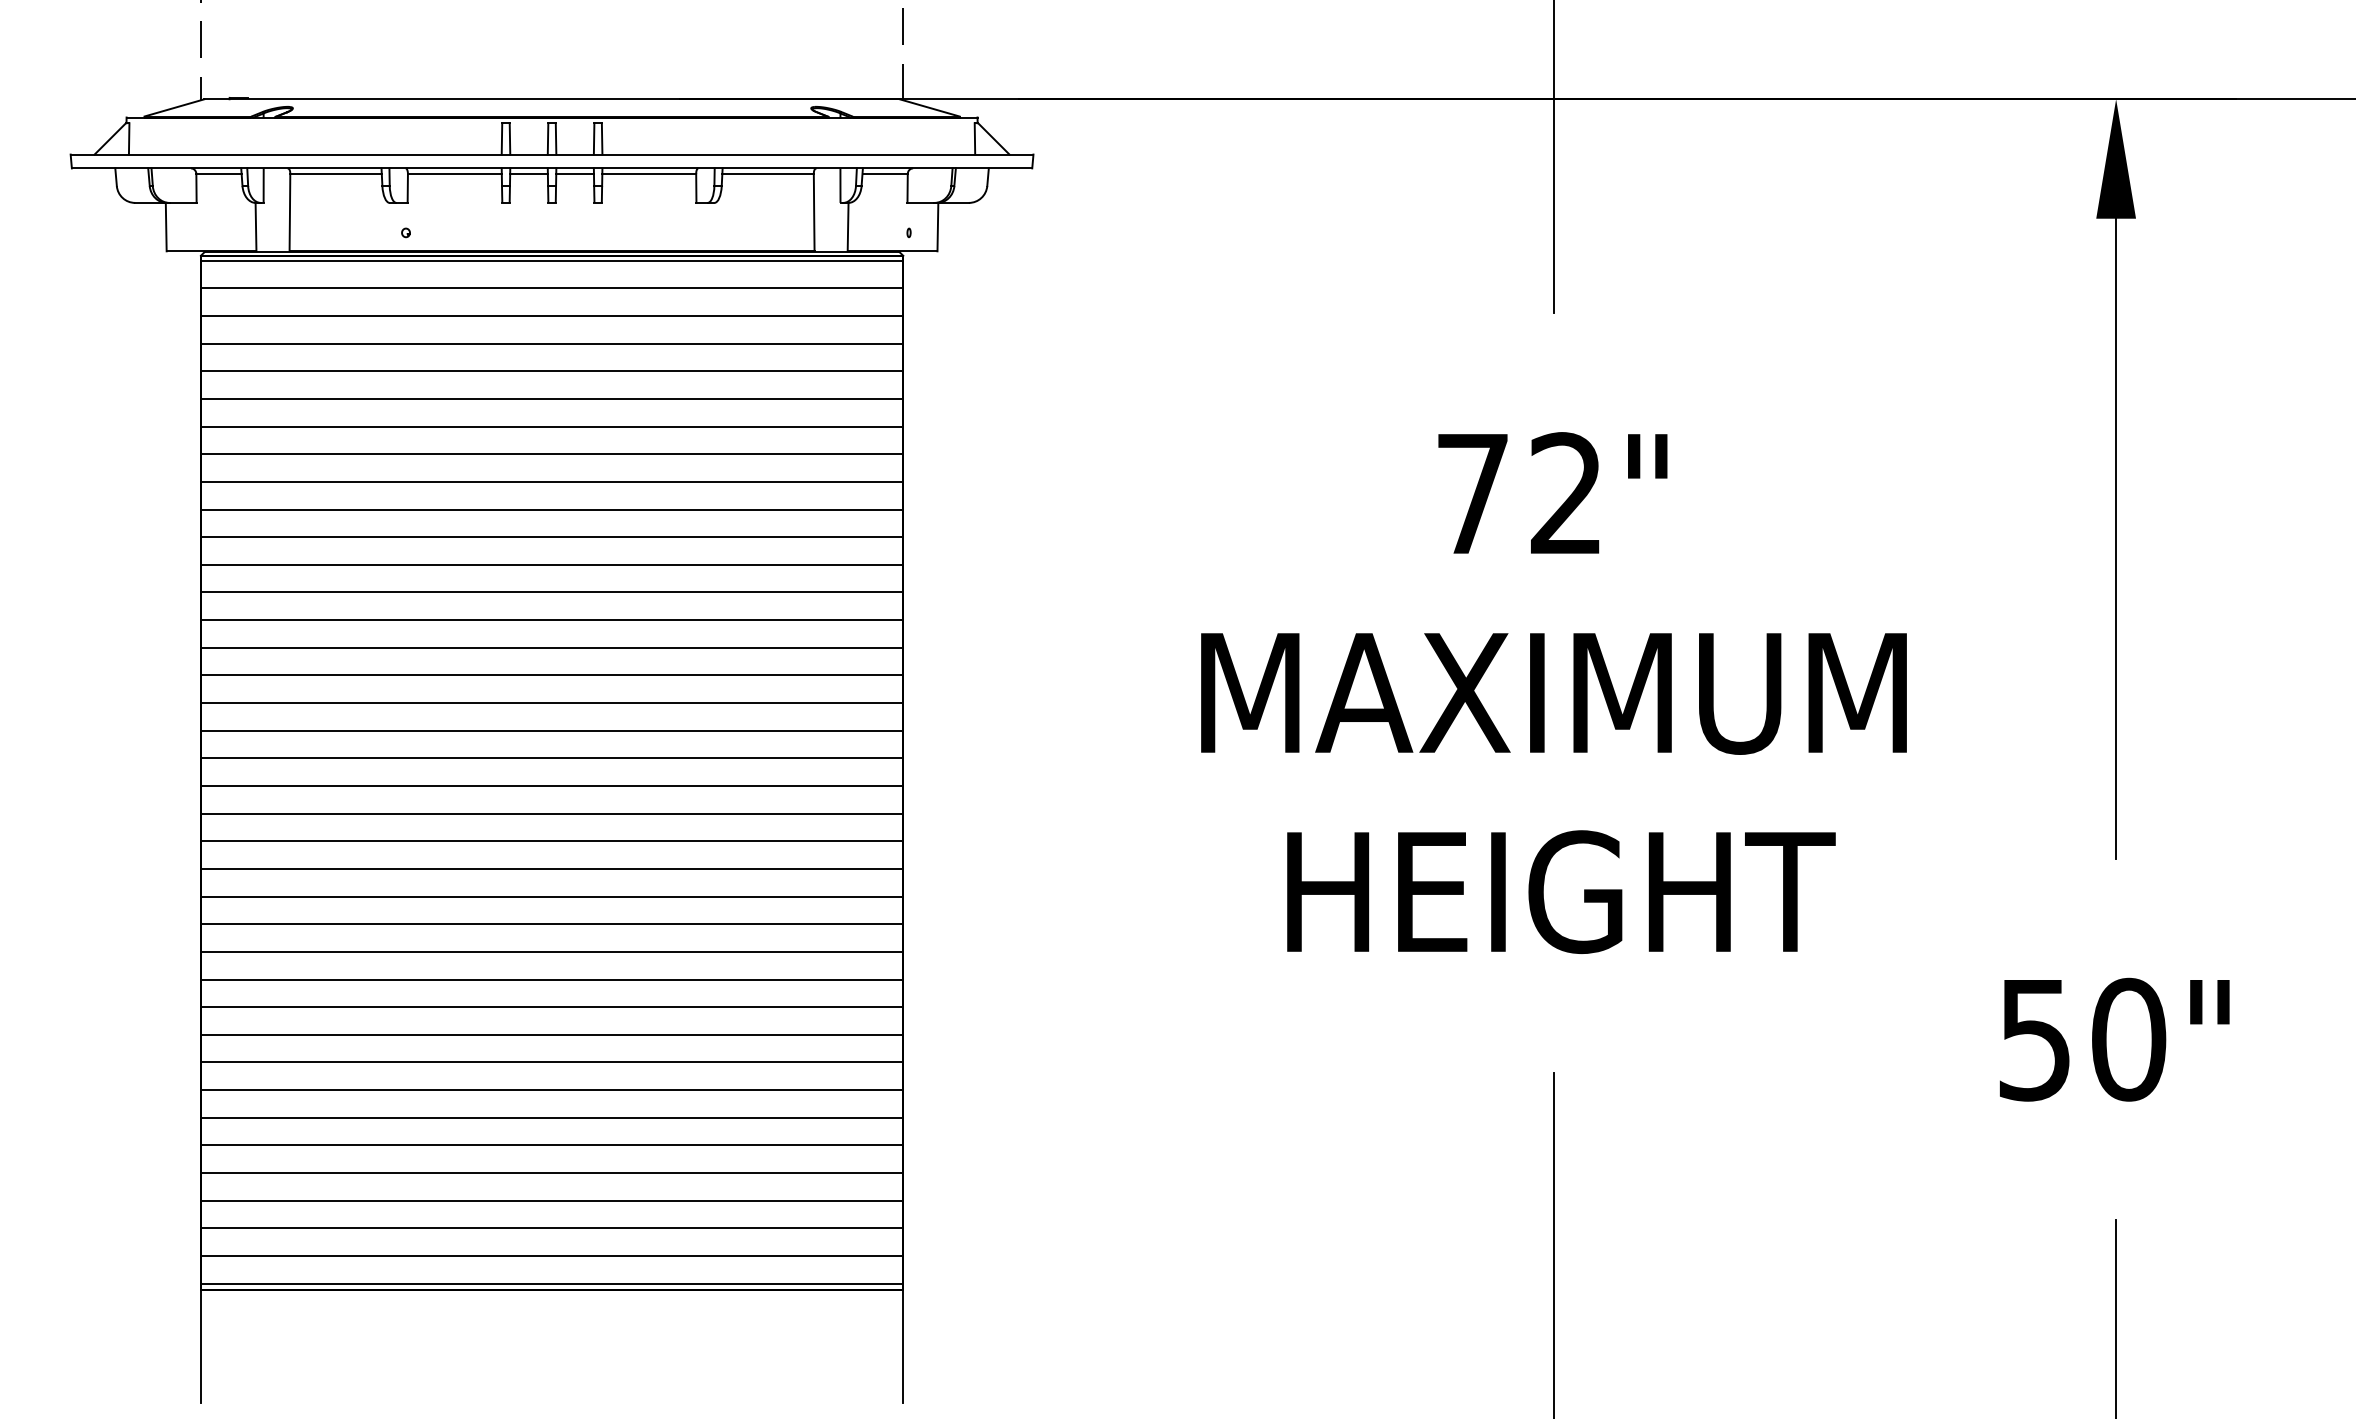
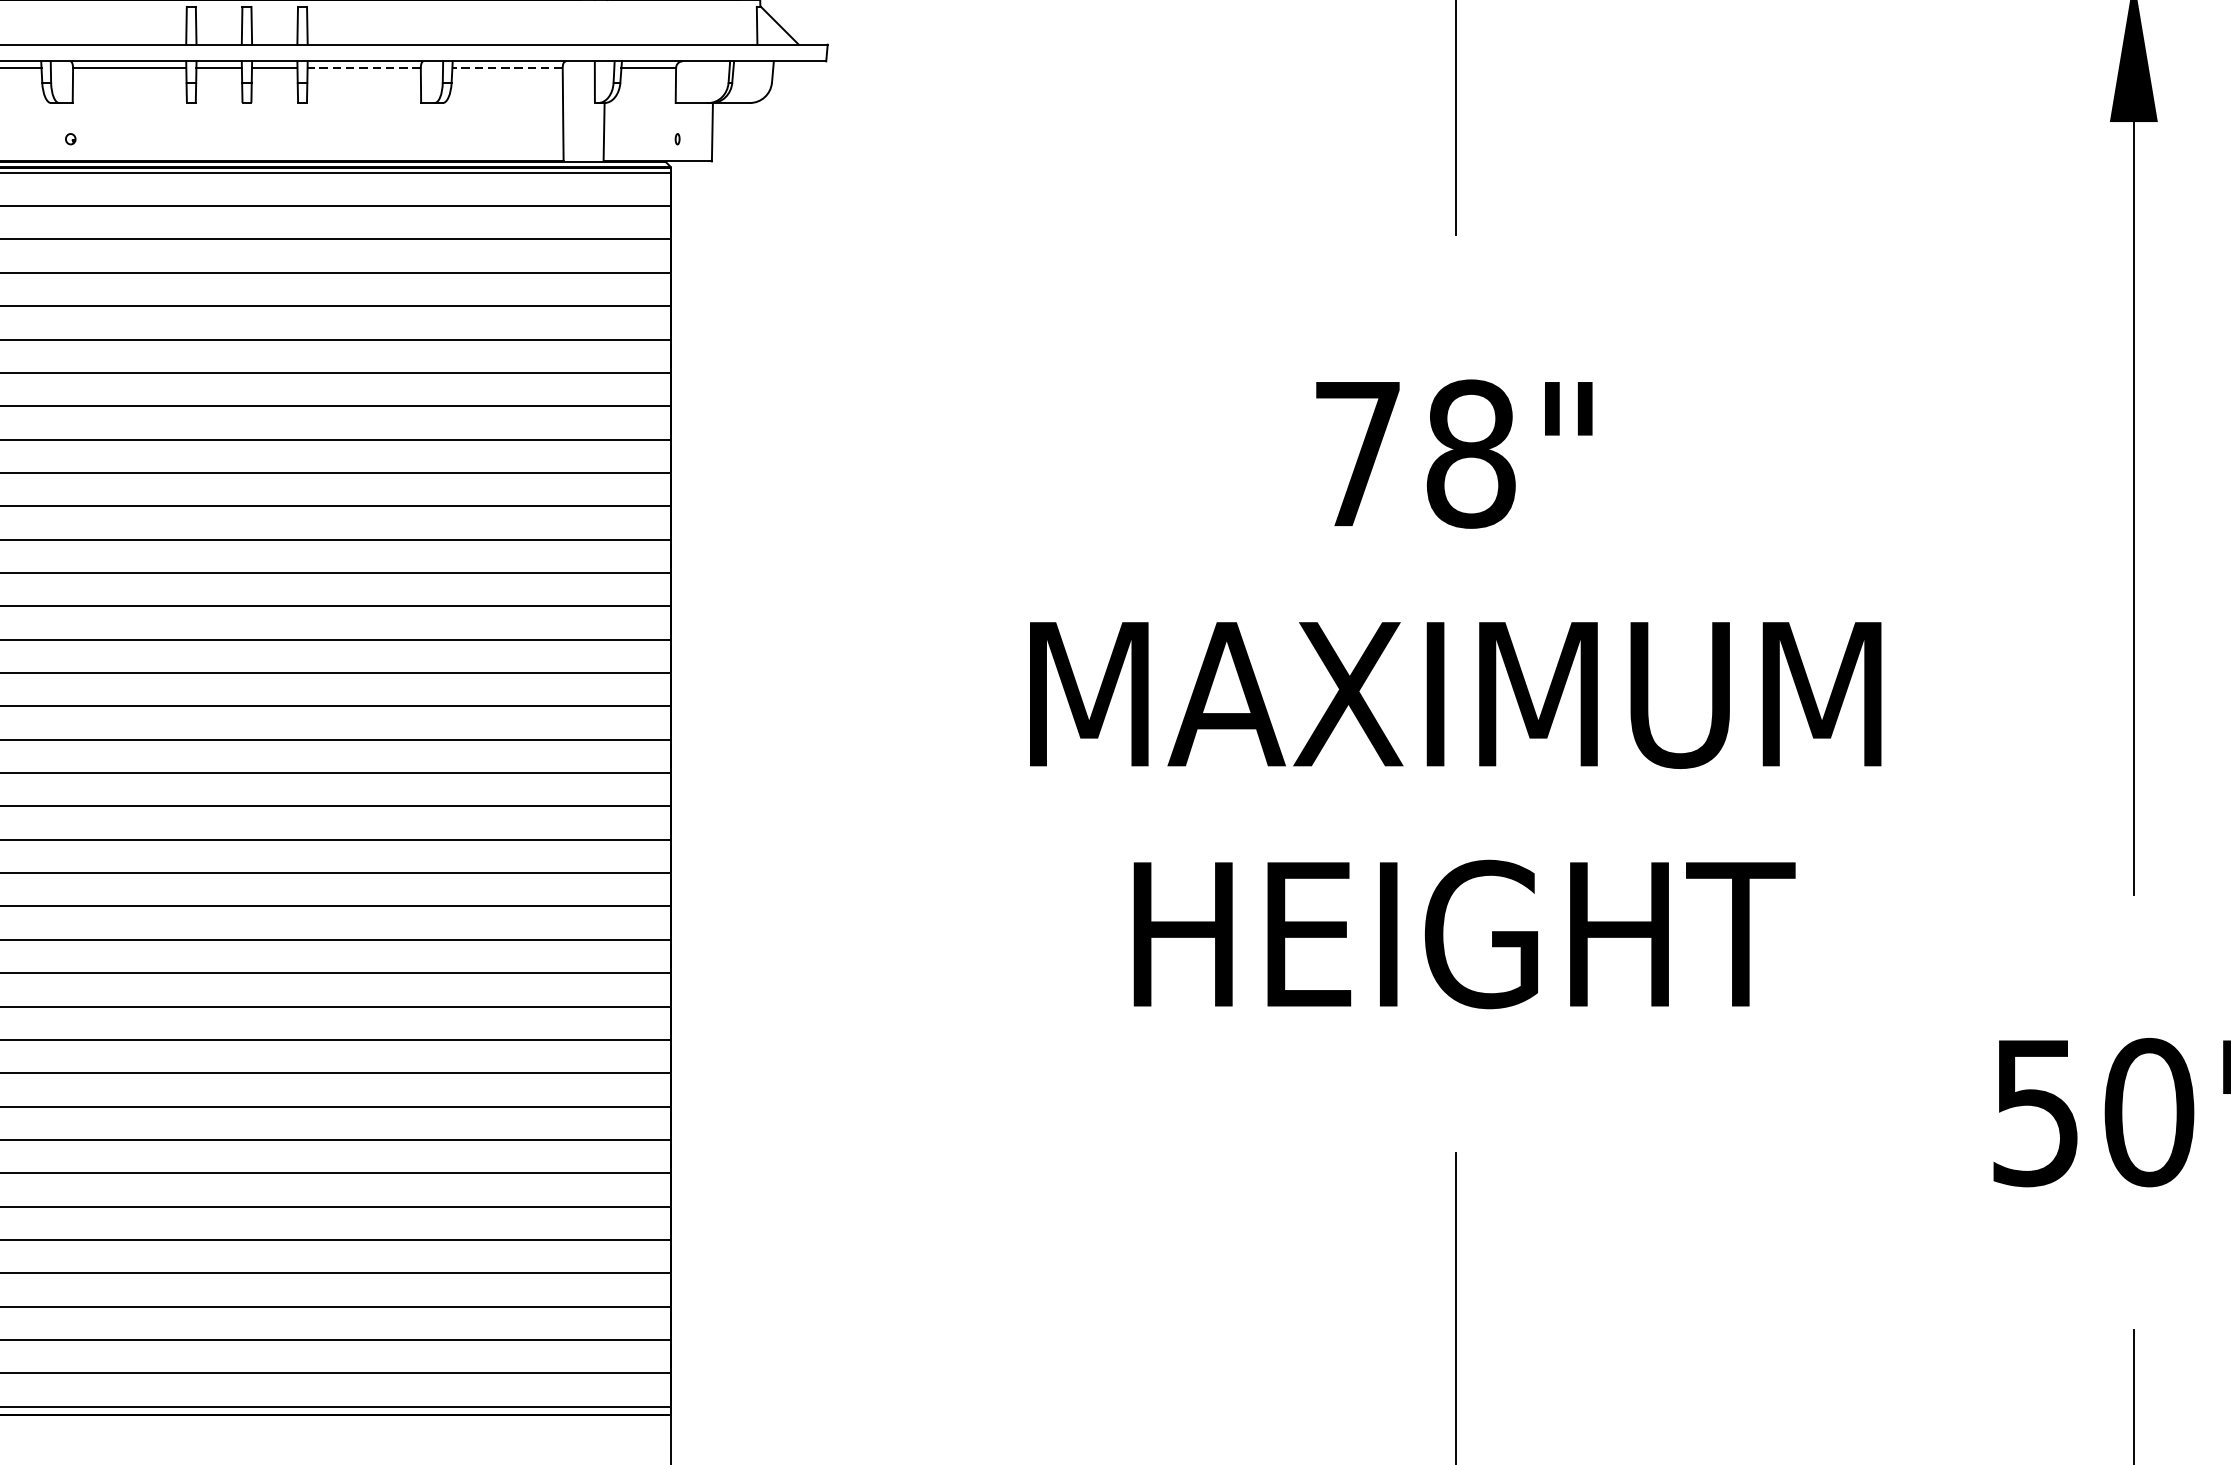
line: (649, 174) -> (364, 68), solid -> dashed
line: (768, 174) -> (508, 68), solid -> dashed
text: (1566, 493) -> (1470, 453), 72" -> 78"

